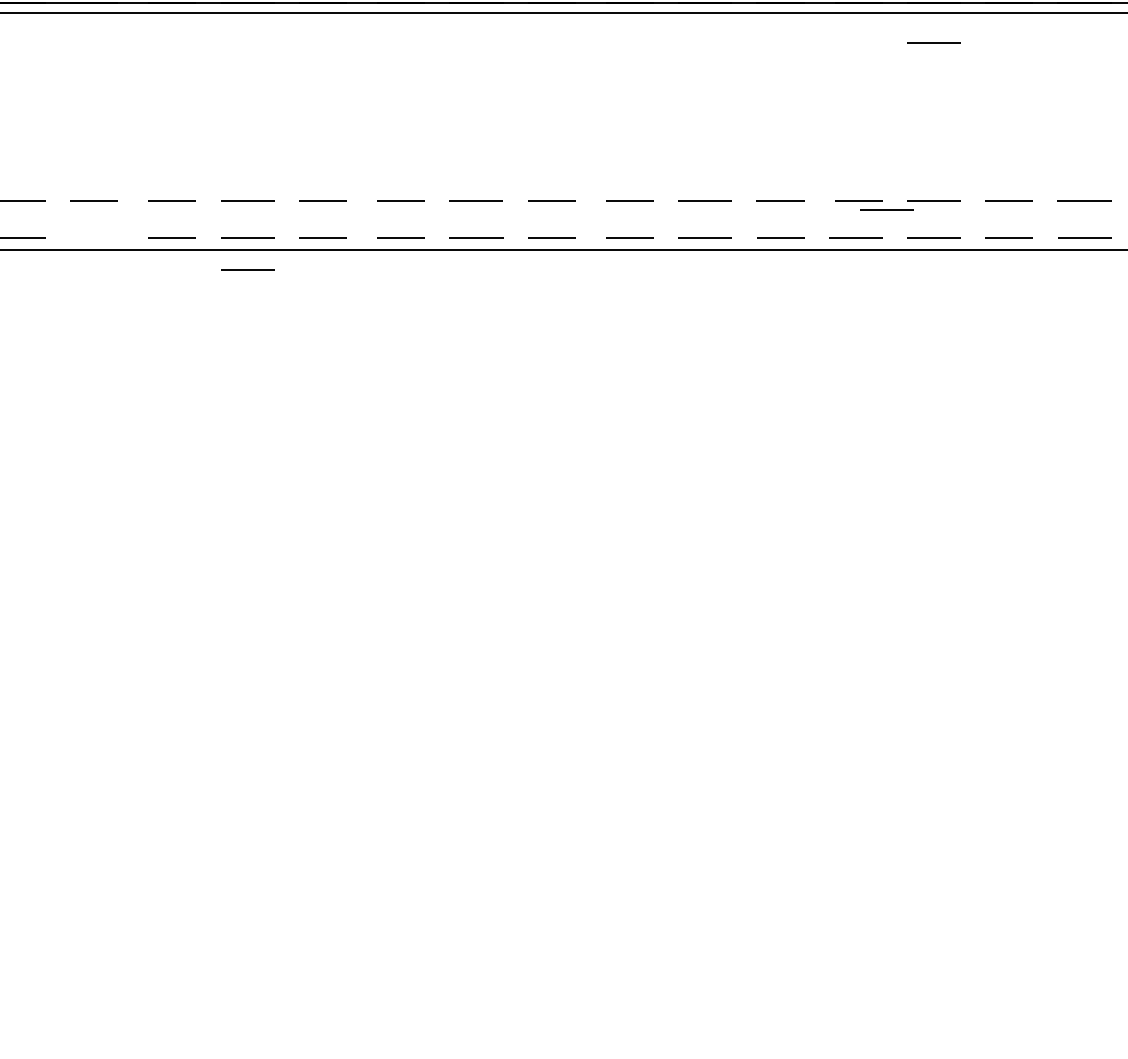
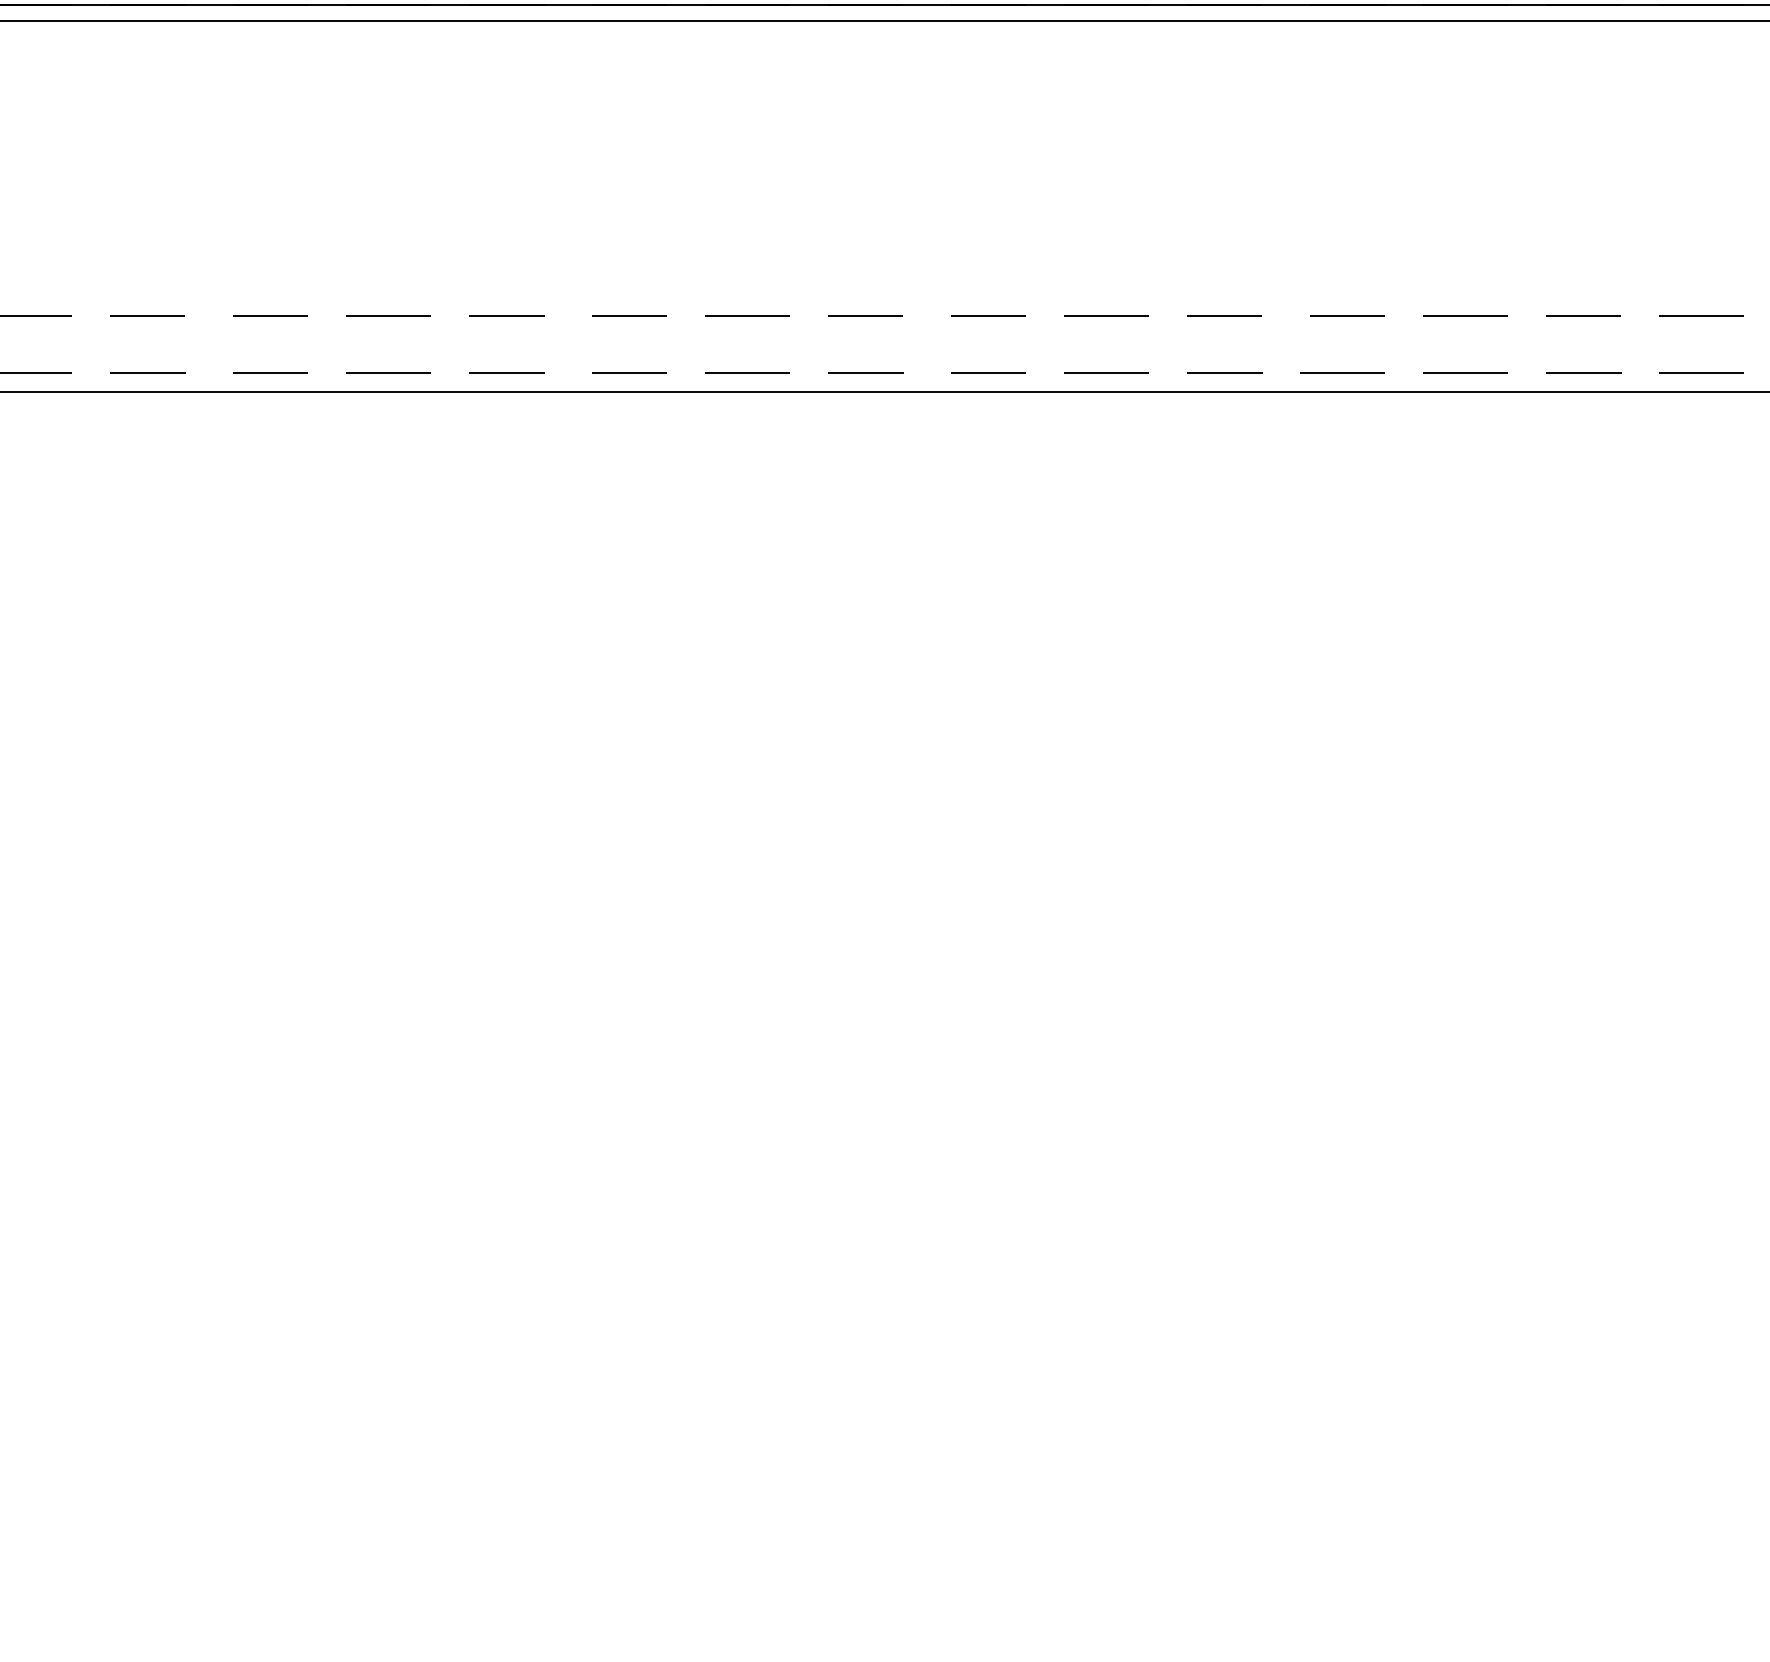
line: (933, 42) -> (1464, 66), removed
line: (886, 209) -> (1391, 328), removed
line: (93, 237) -> (146, 372), added
line: (247, 269) -> (388, 423), removed

